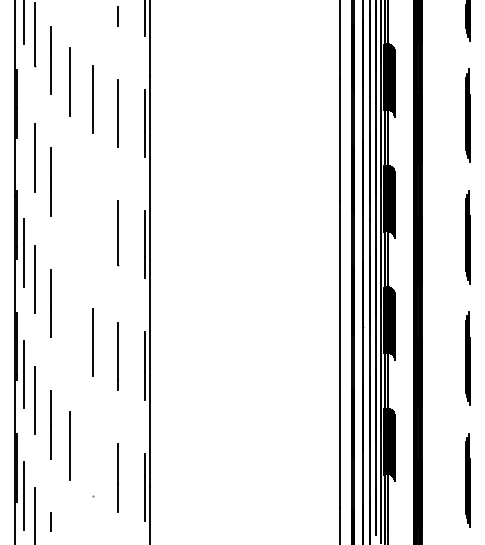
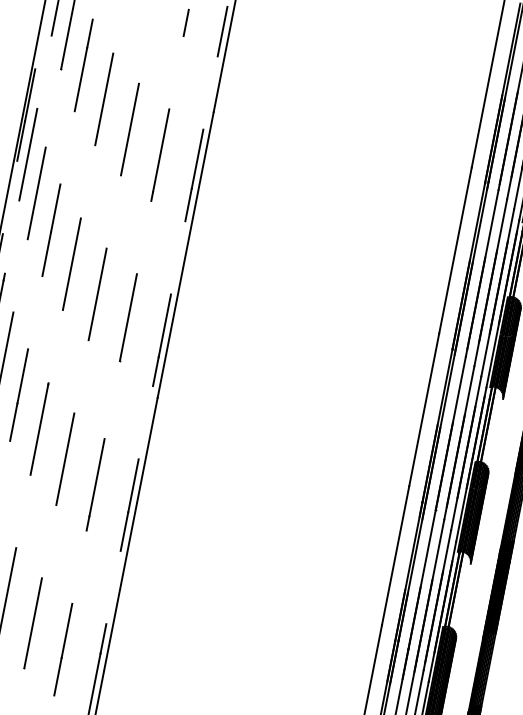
line: (24, 131) -> (28, 154), added
line: (70, 202) -> (72, 263), added
line: (92, 220) -> (97, 293), added
line: (69, 324) -> (38, 428), added
line: (92, 463) -> (32, 623), added

